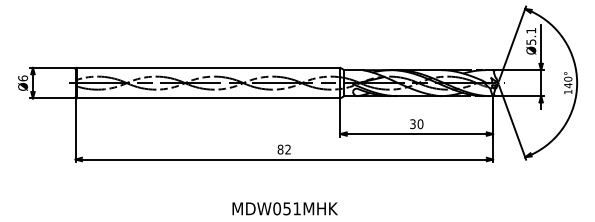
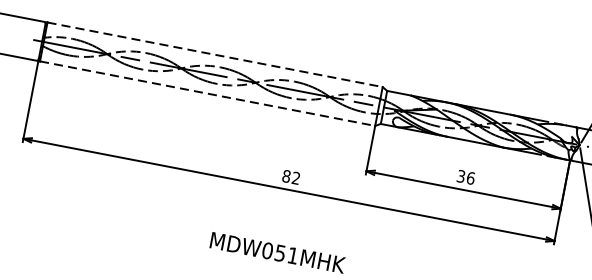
line: (208, 67) -> (214, 54), solid -> dashed
line: (208, 98) -> (207, 93), solid -> dashed
text: (420, 123) -> (470, 177), 30 -> 36

